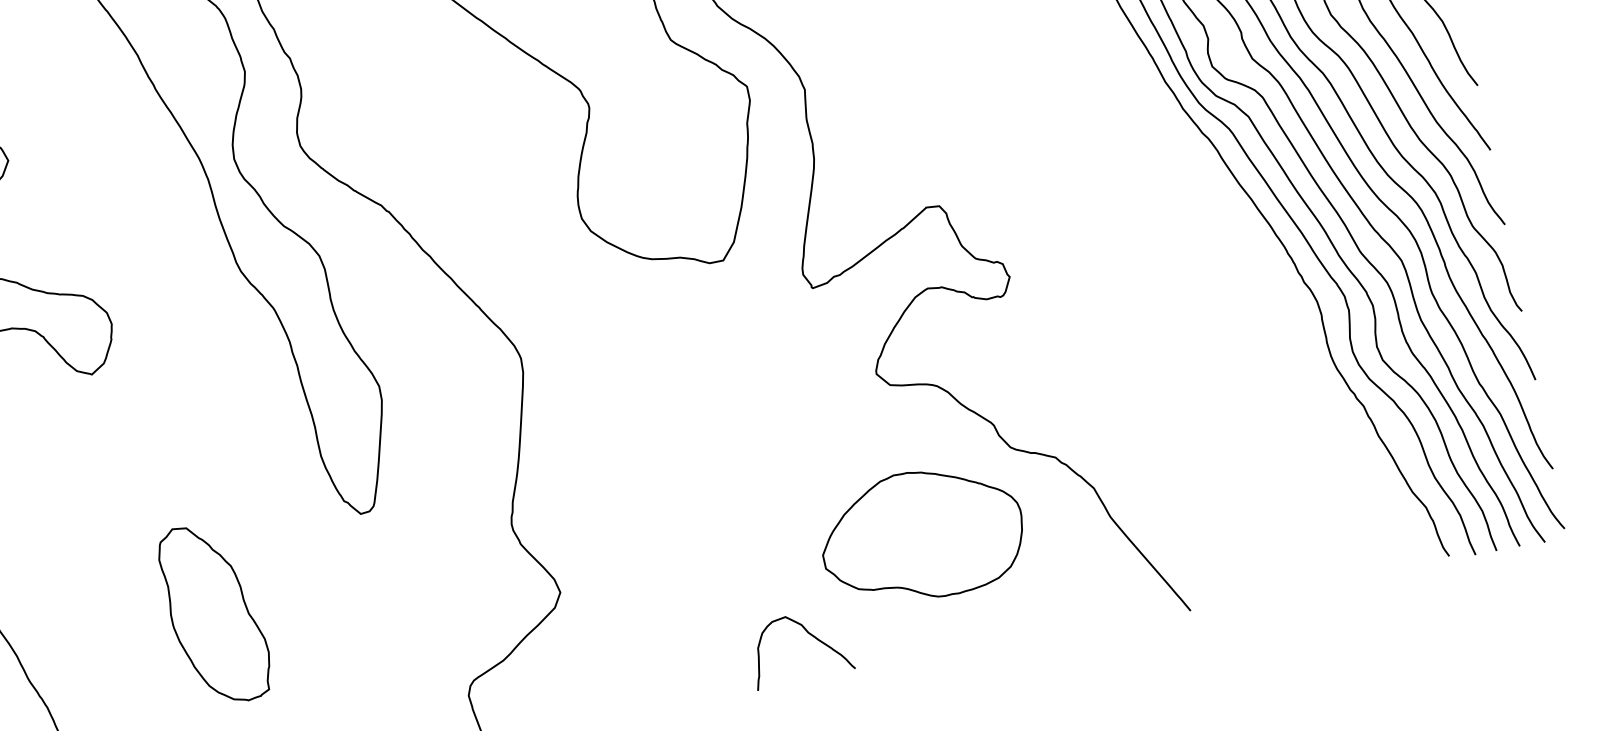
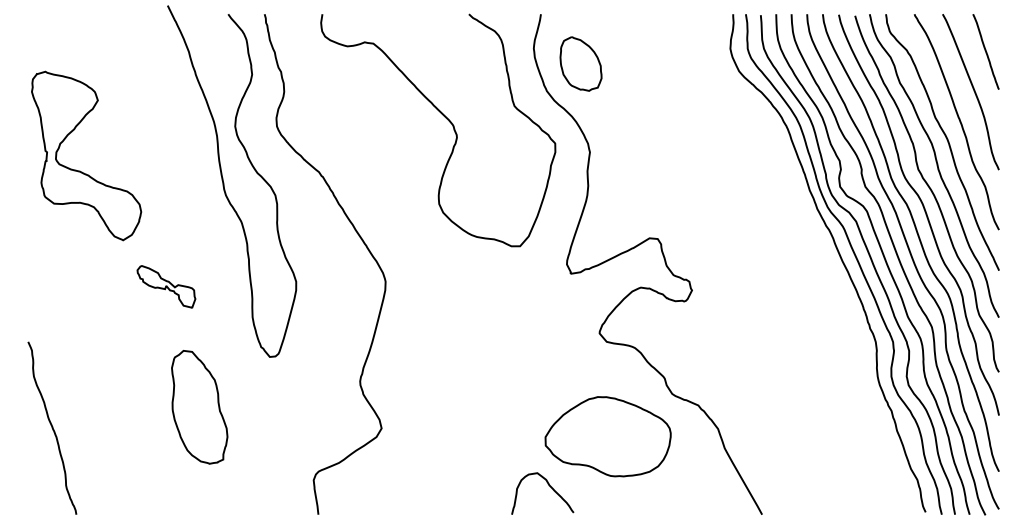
part: (174, 434) -> (166, 286), added
part: (215, 614) -> (199, 407), moved
curve: (808, 634) -> (549, 486), moved

